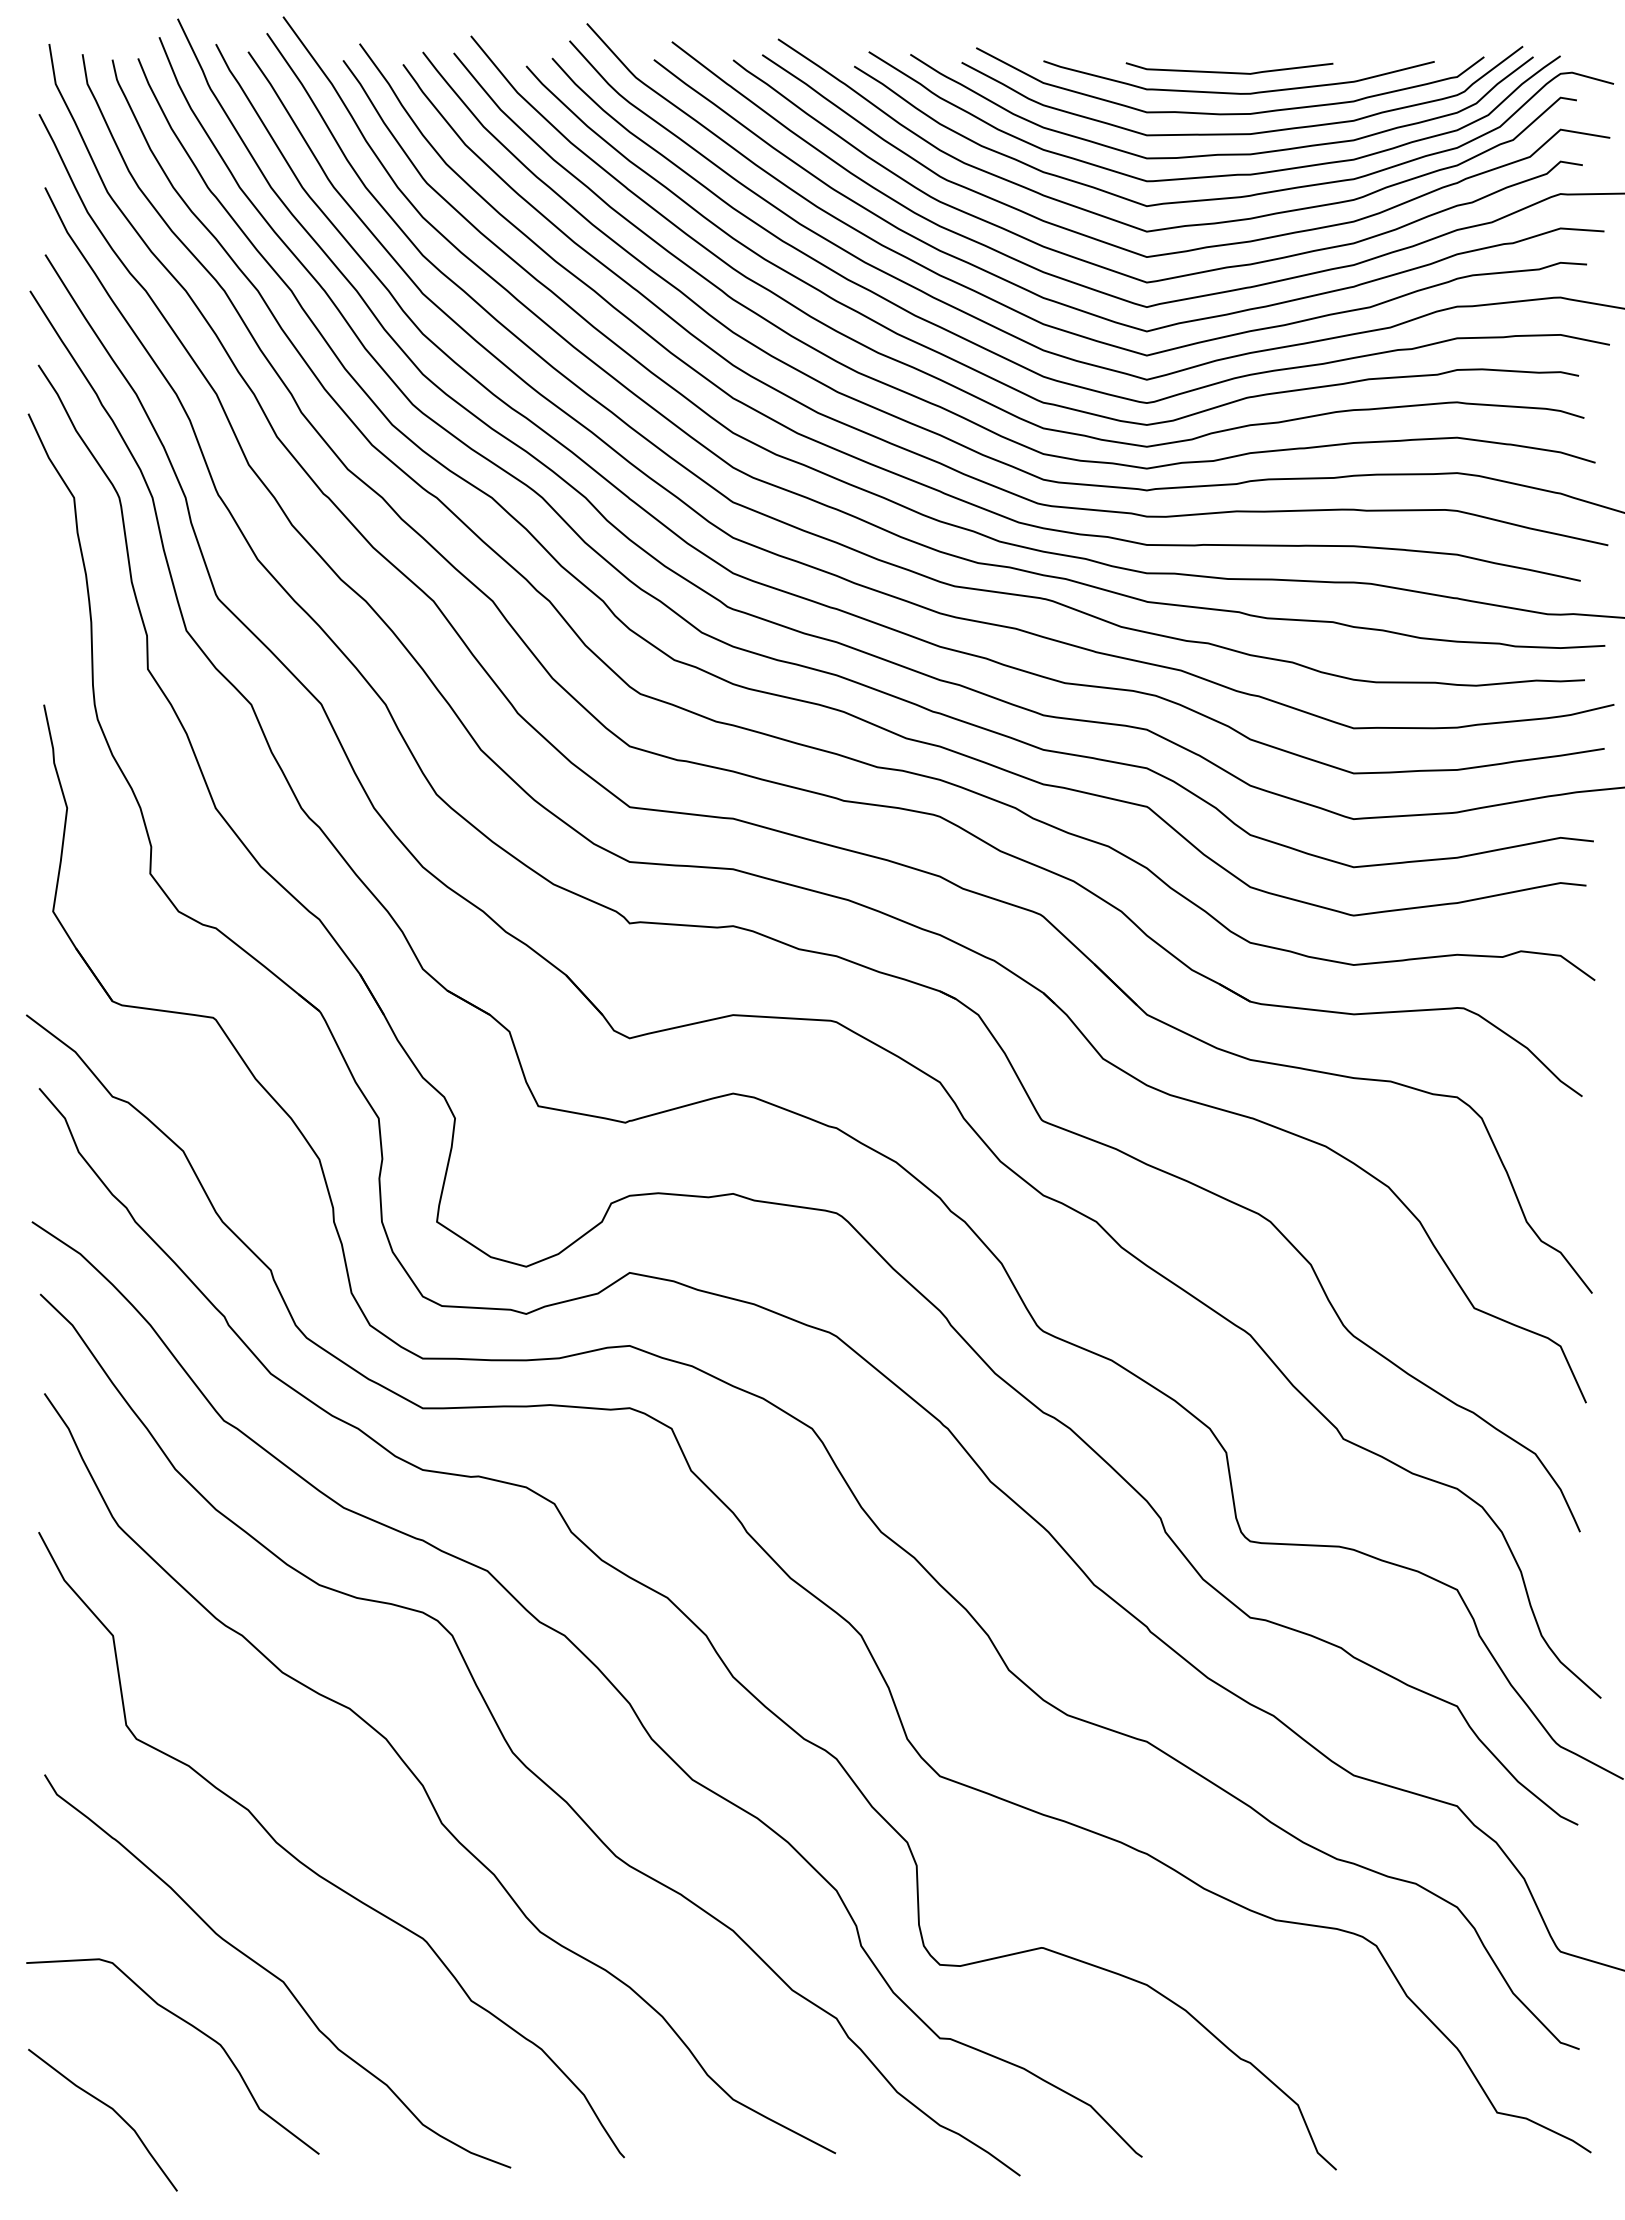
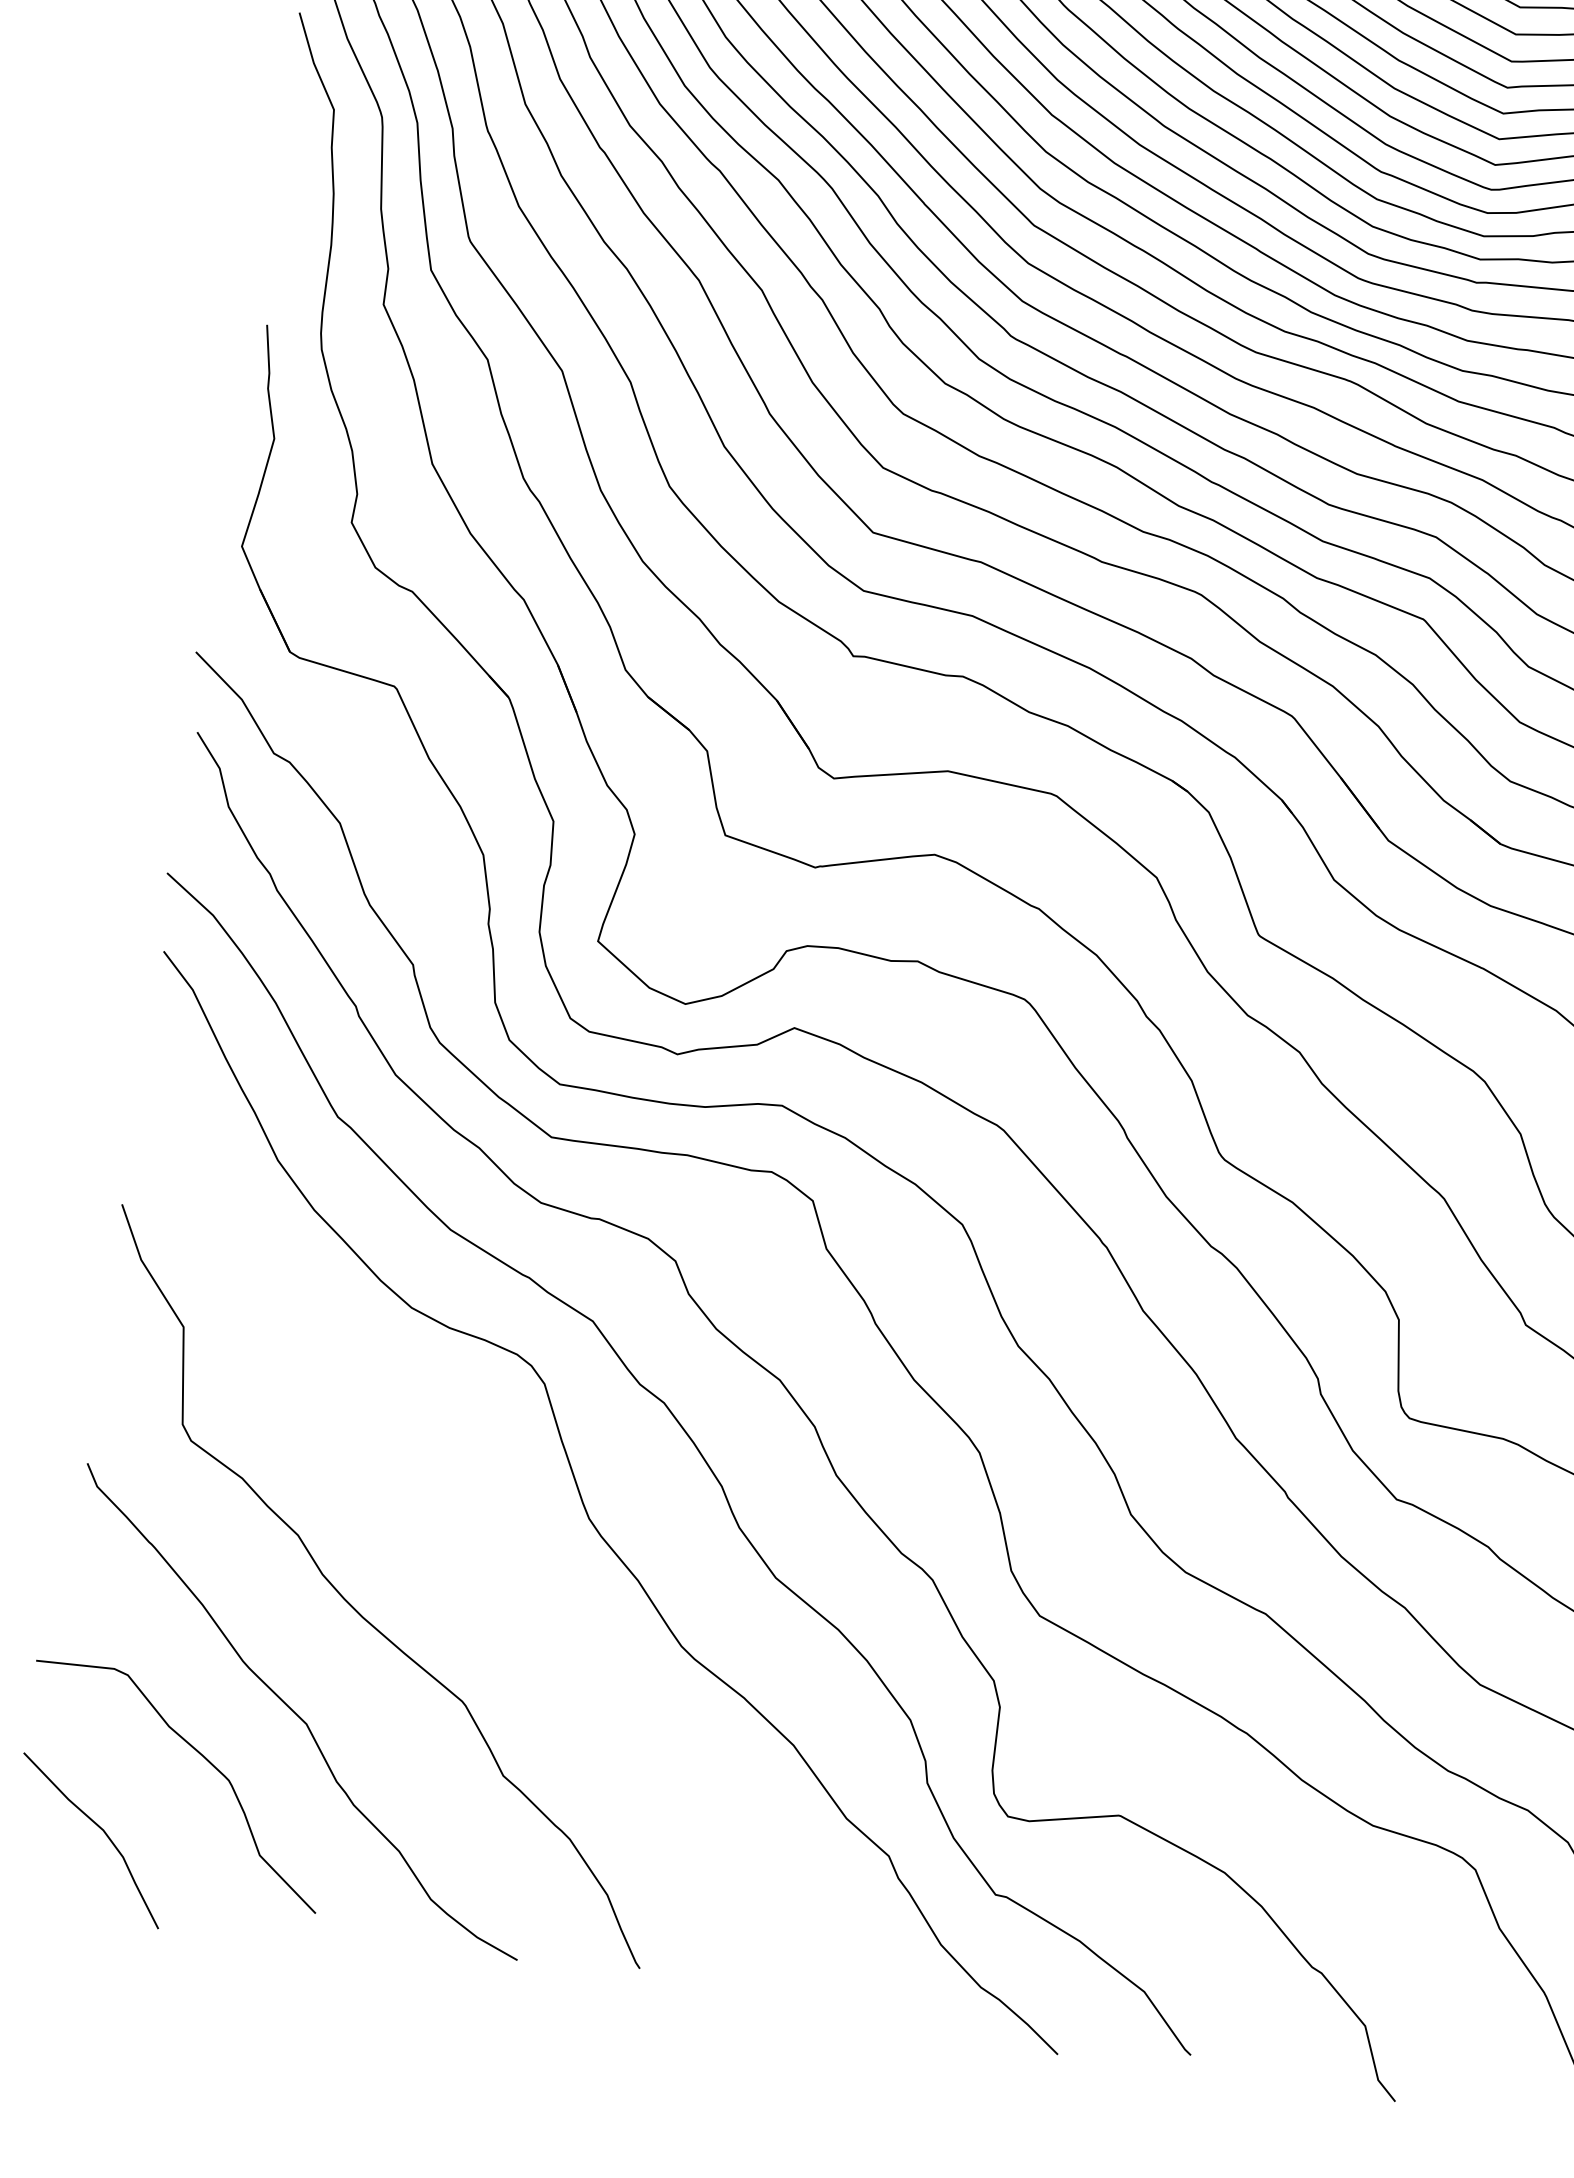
curve: (423, 1784) -> (488, 1537), removed

